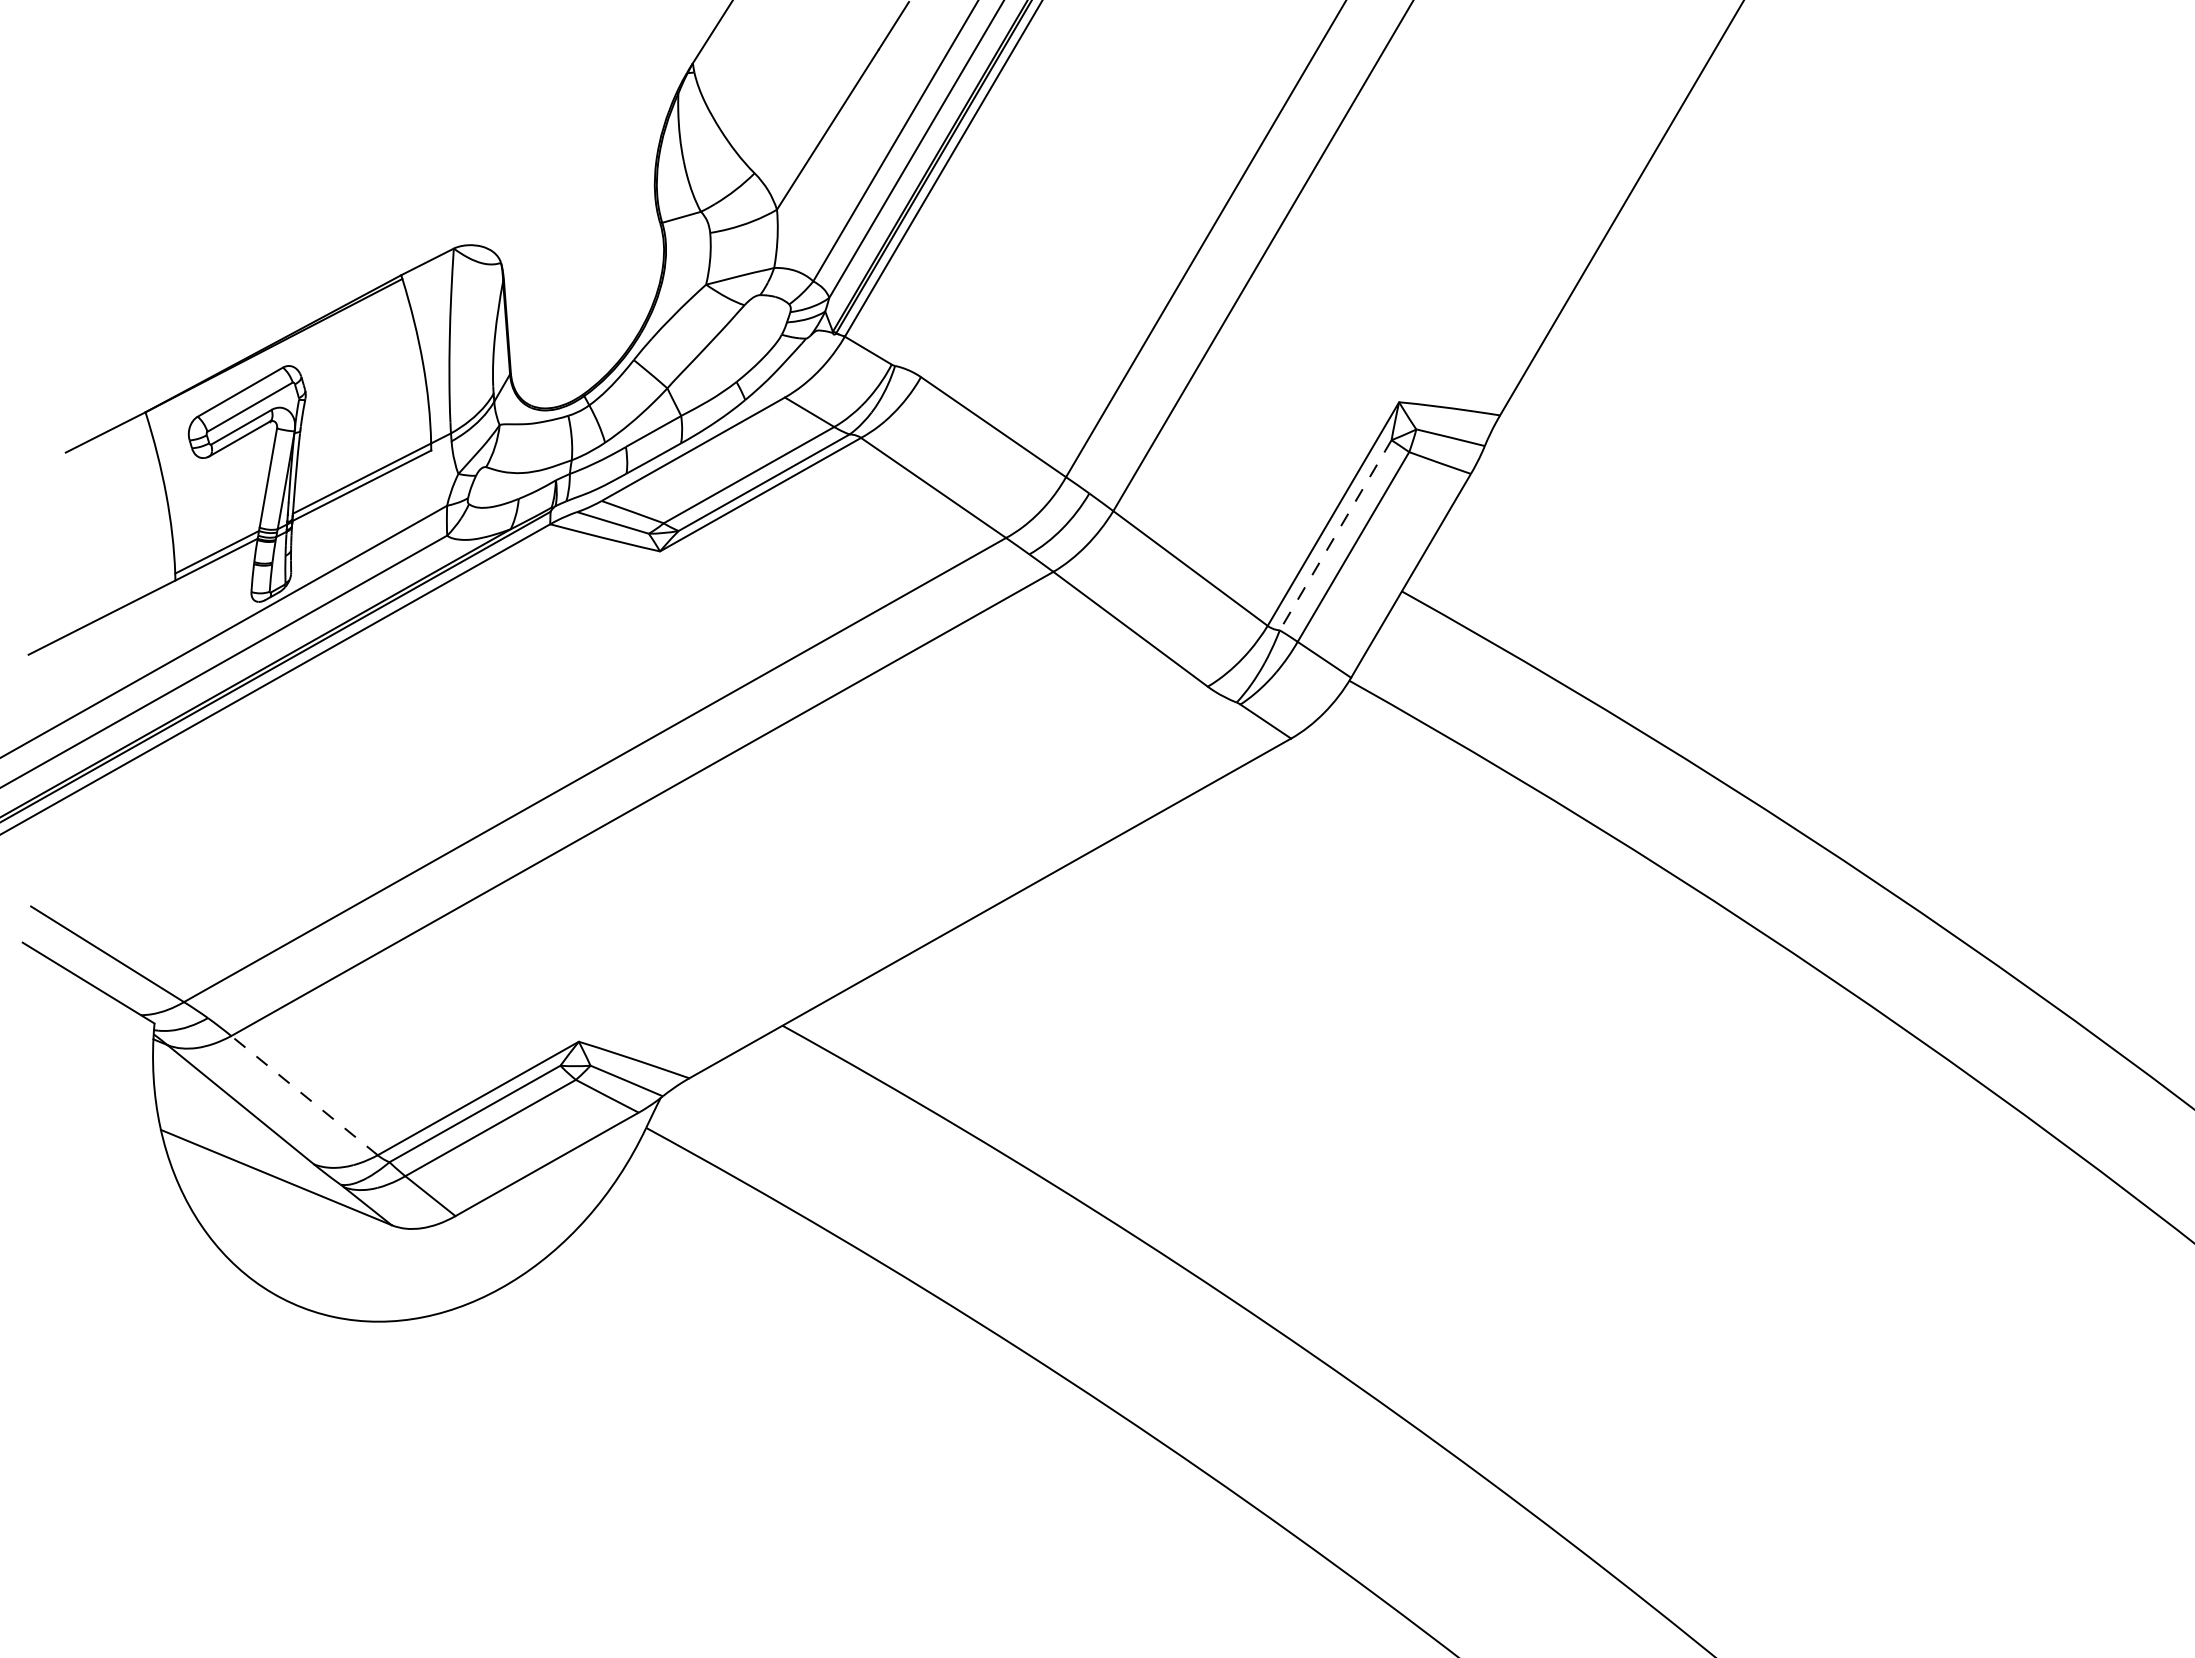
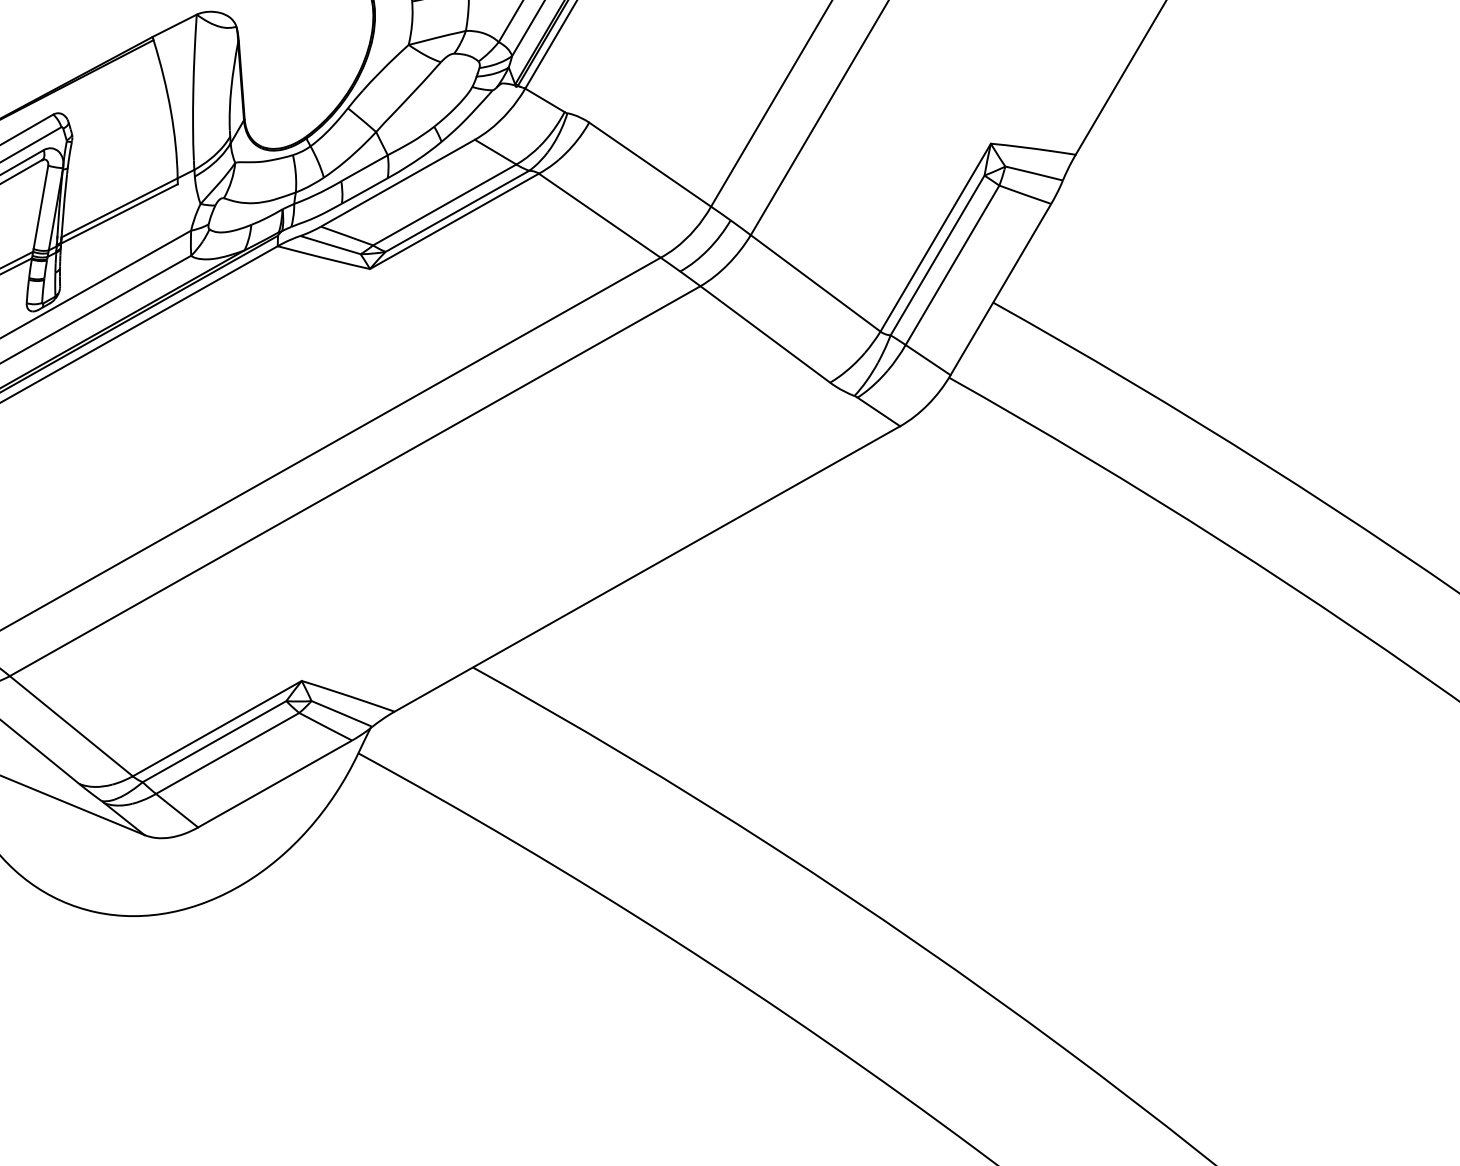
line: (1335, 535) -> (937, 255), dashed -> solid
line: (304, 1095) -> (71, 726), dashed -> solid

